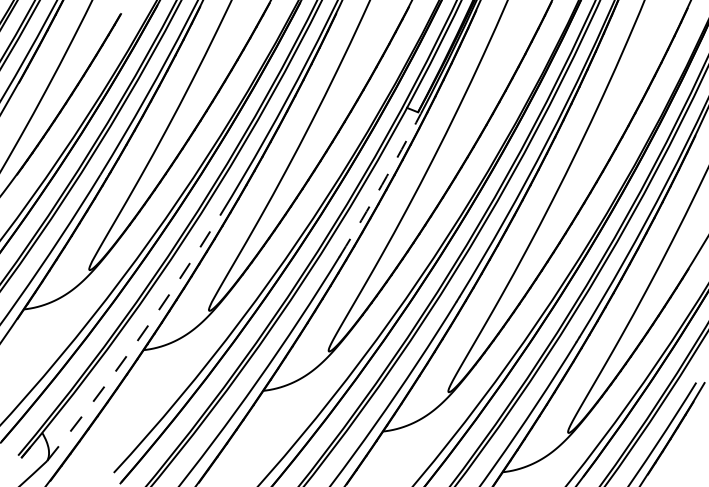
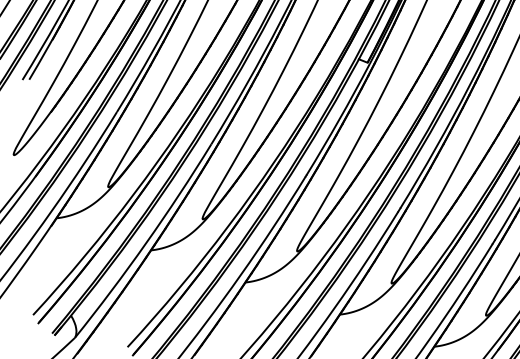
arc: (381, 185) -> (338, 120), dashed -> solid
arc: (137, 341) -> (146, 243), dashed -> solid

